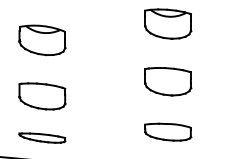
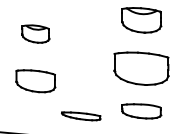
part: (42, 40) -> (35, 34), size x0.7
part: (168, 81) -> (141, 68), size x1.4
part: (42, 137) -> (81, 115), moved

